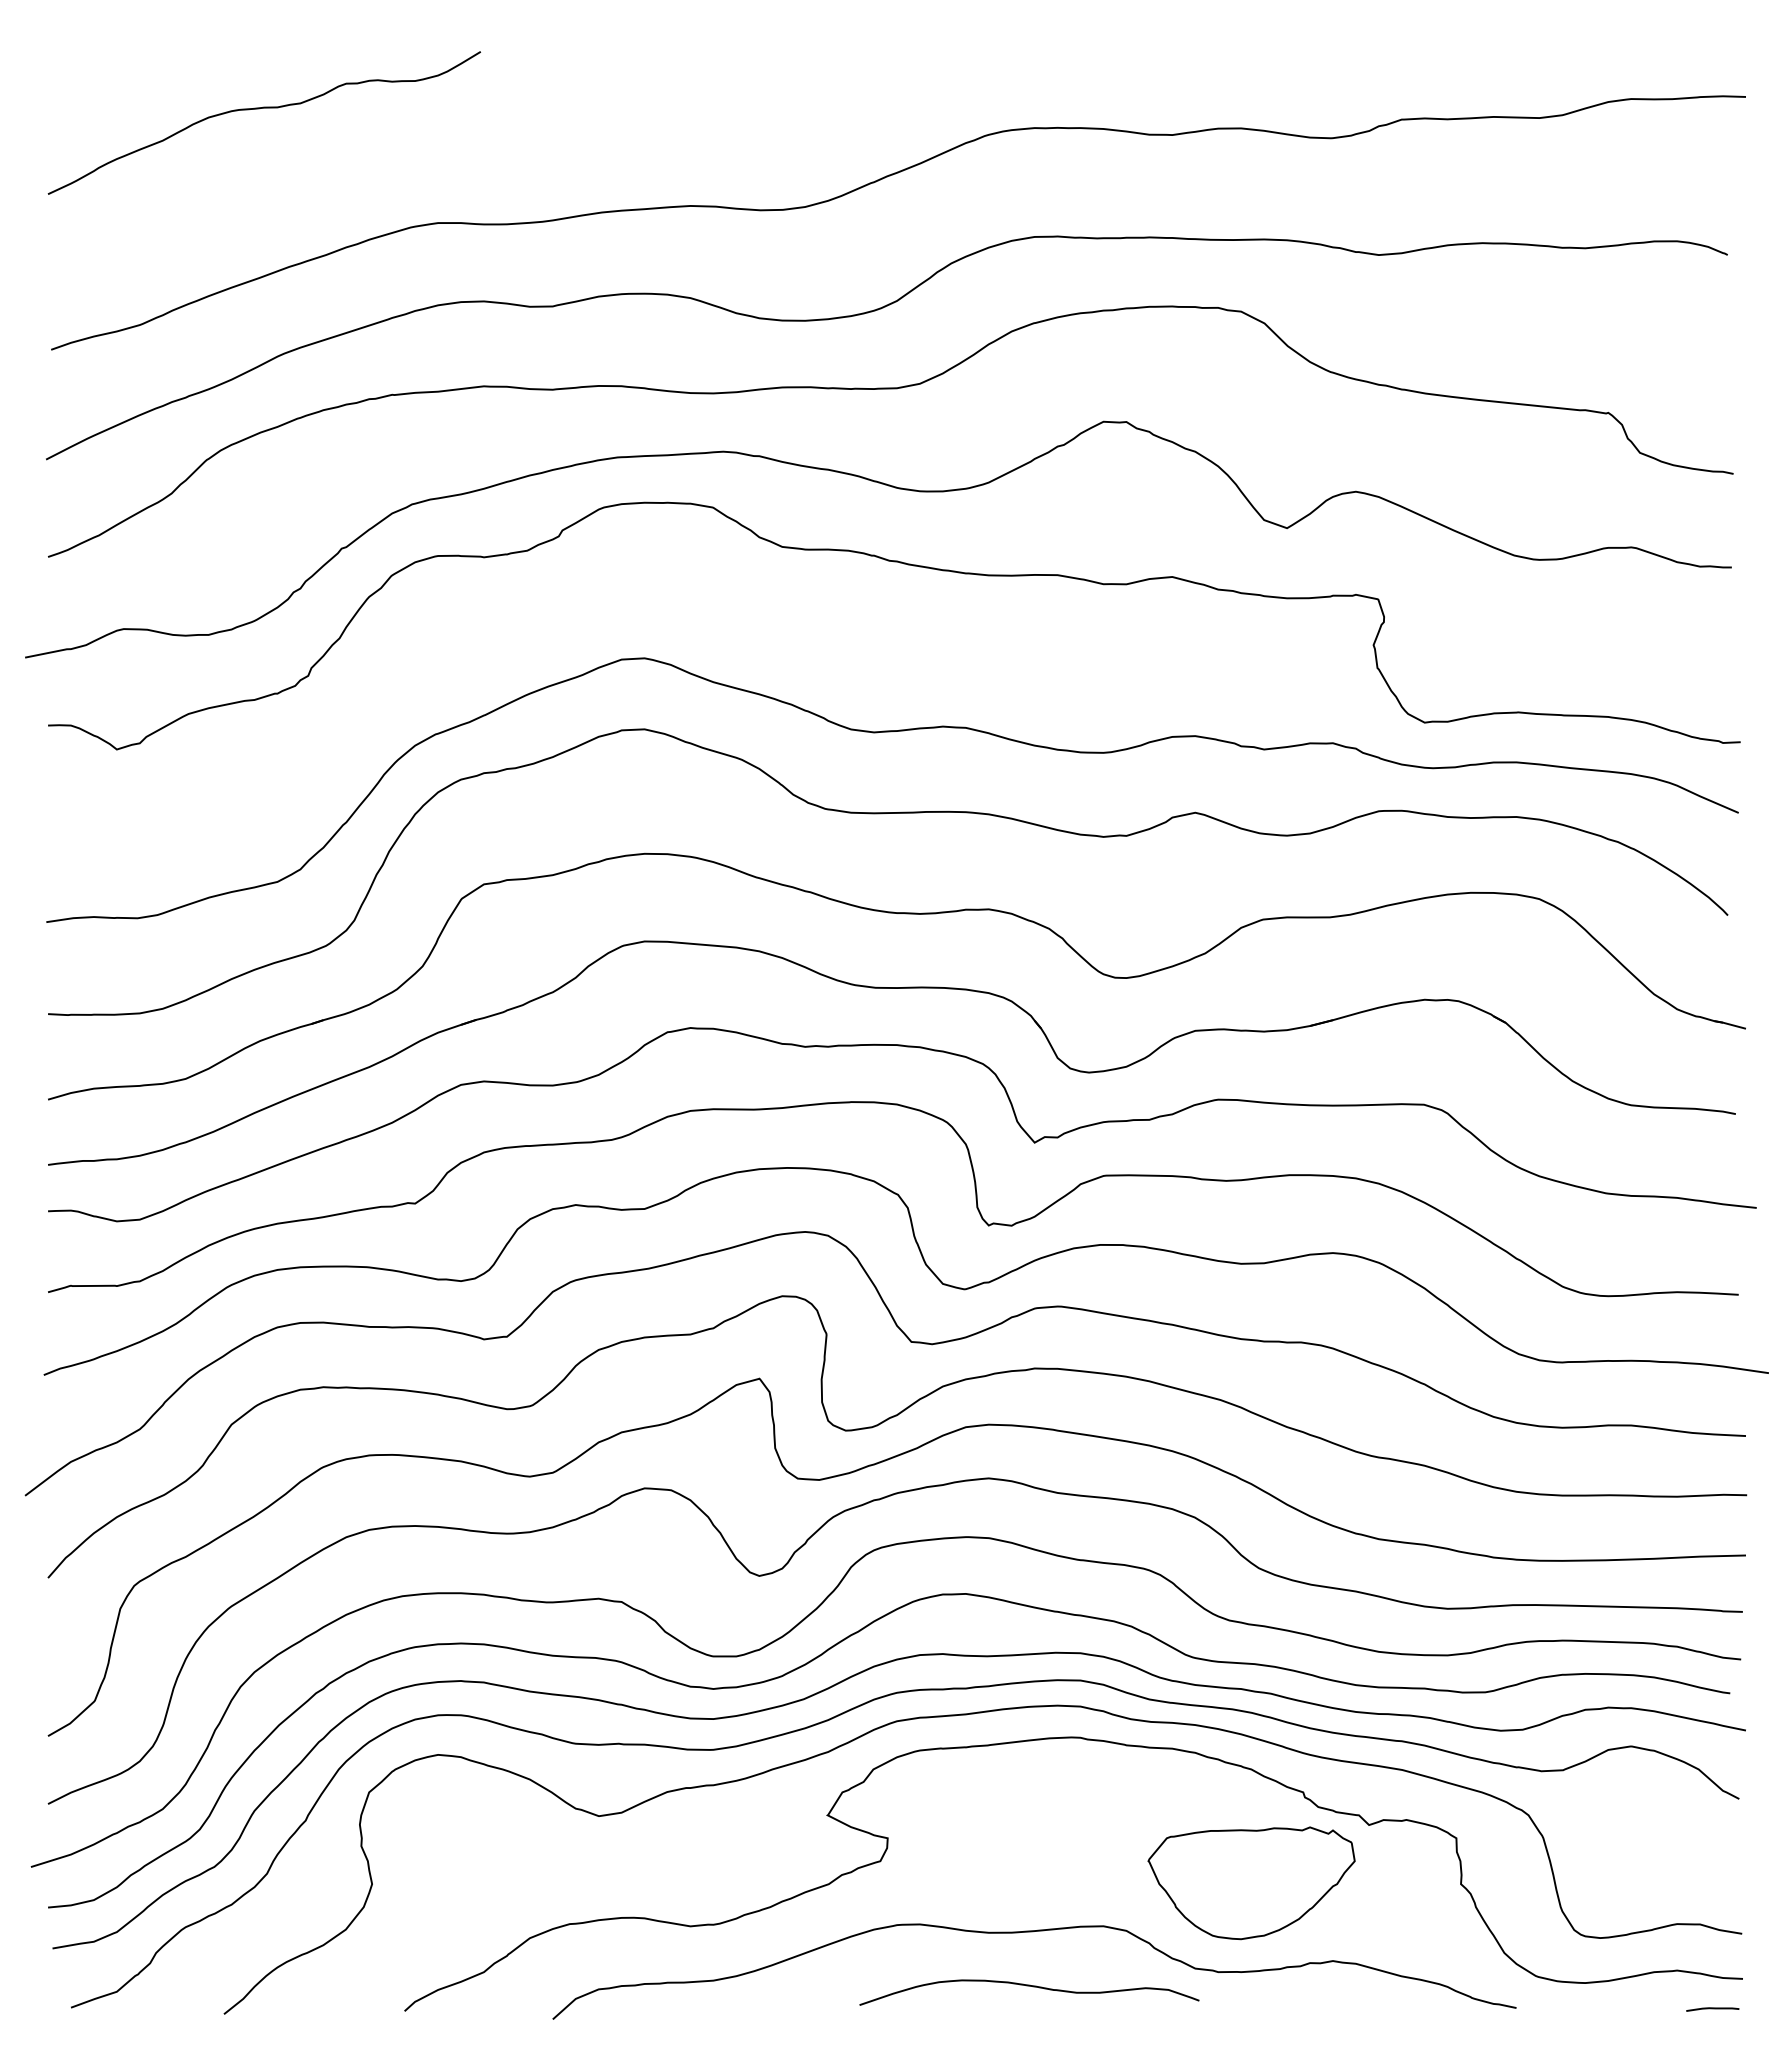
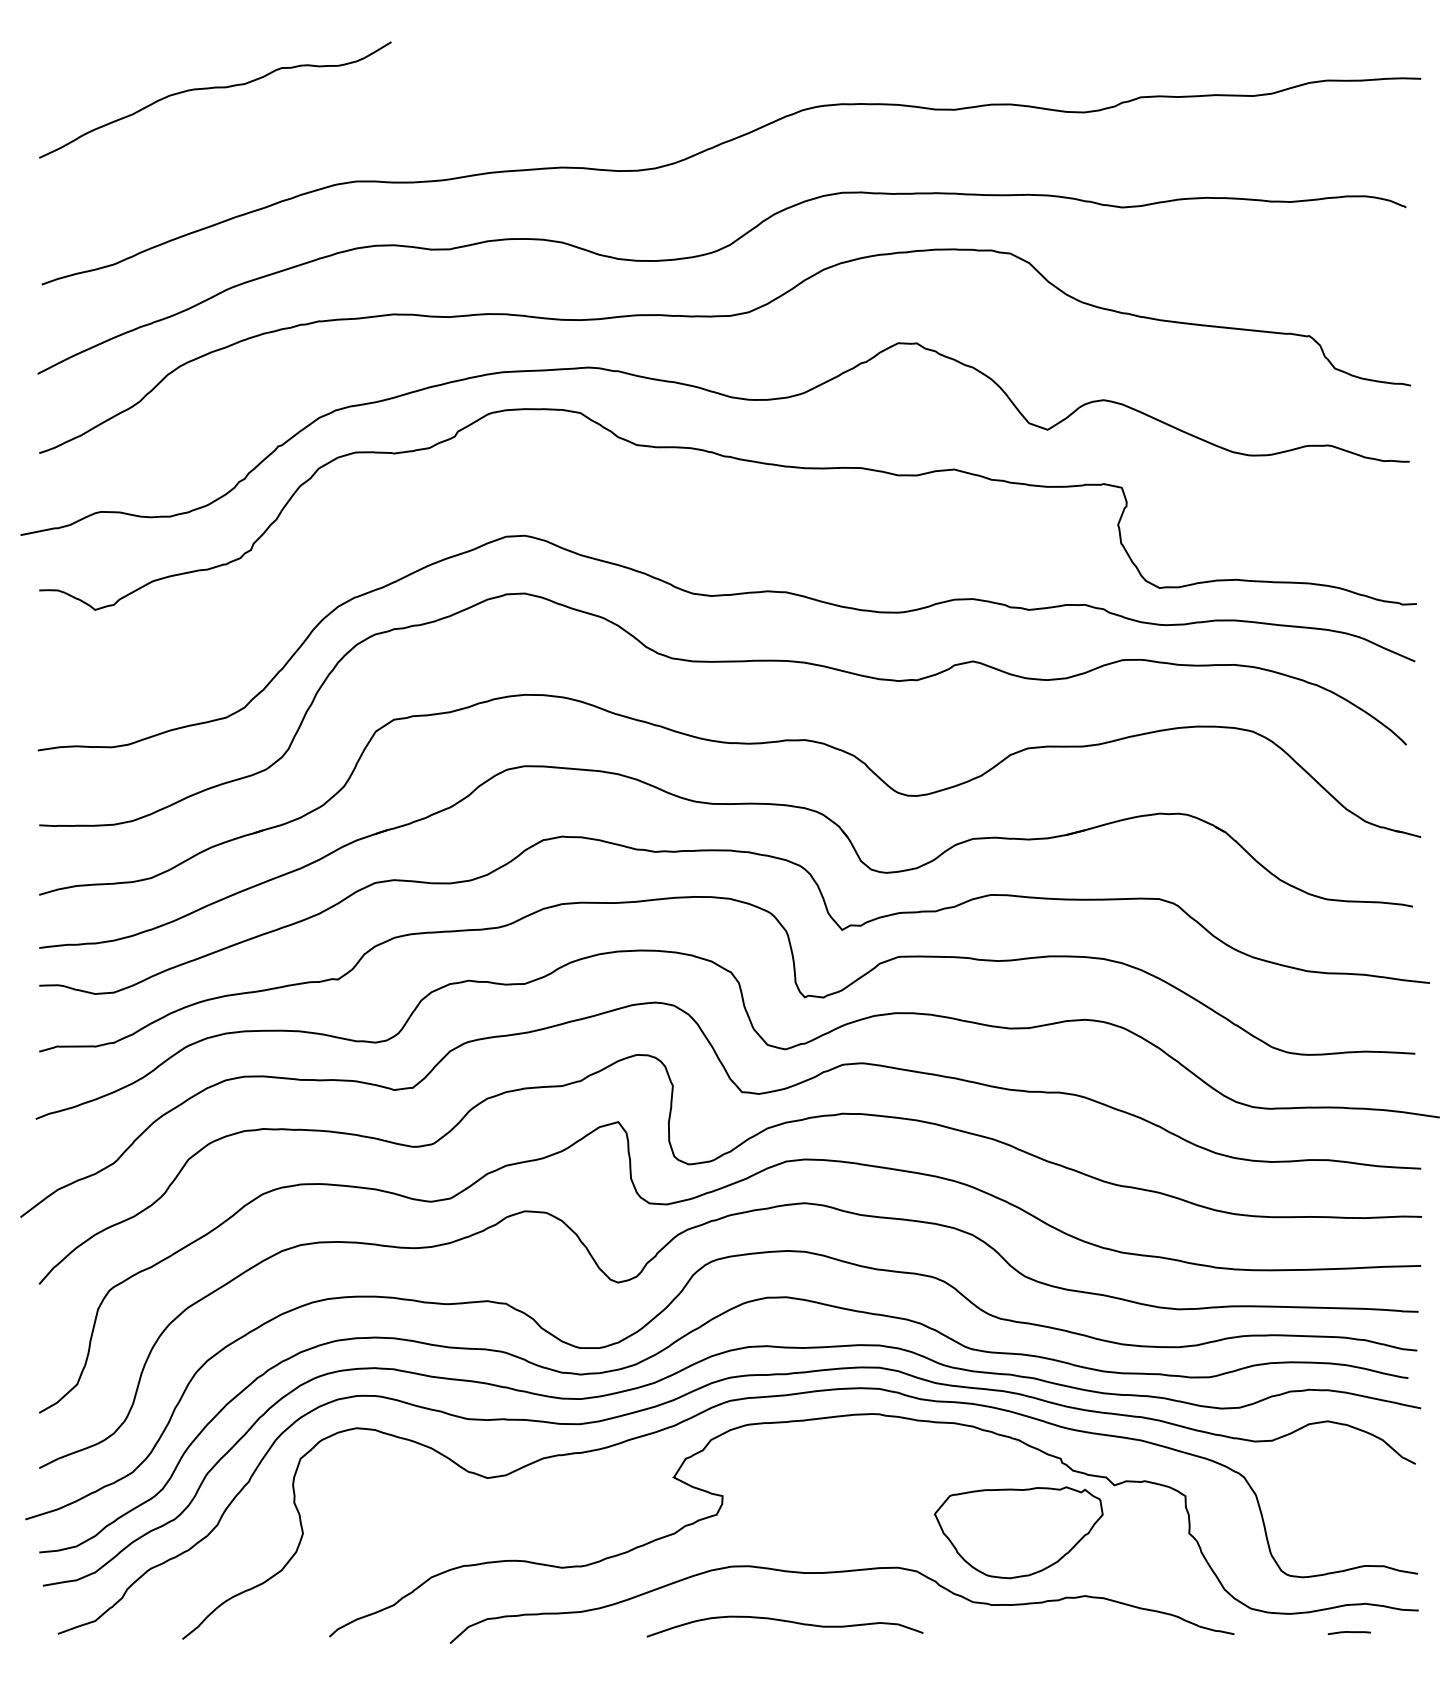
curve: (1029, 1986) -> (785, 1621), moved
line: (1712, 2009) -> (1349, 1633), moved

